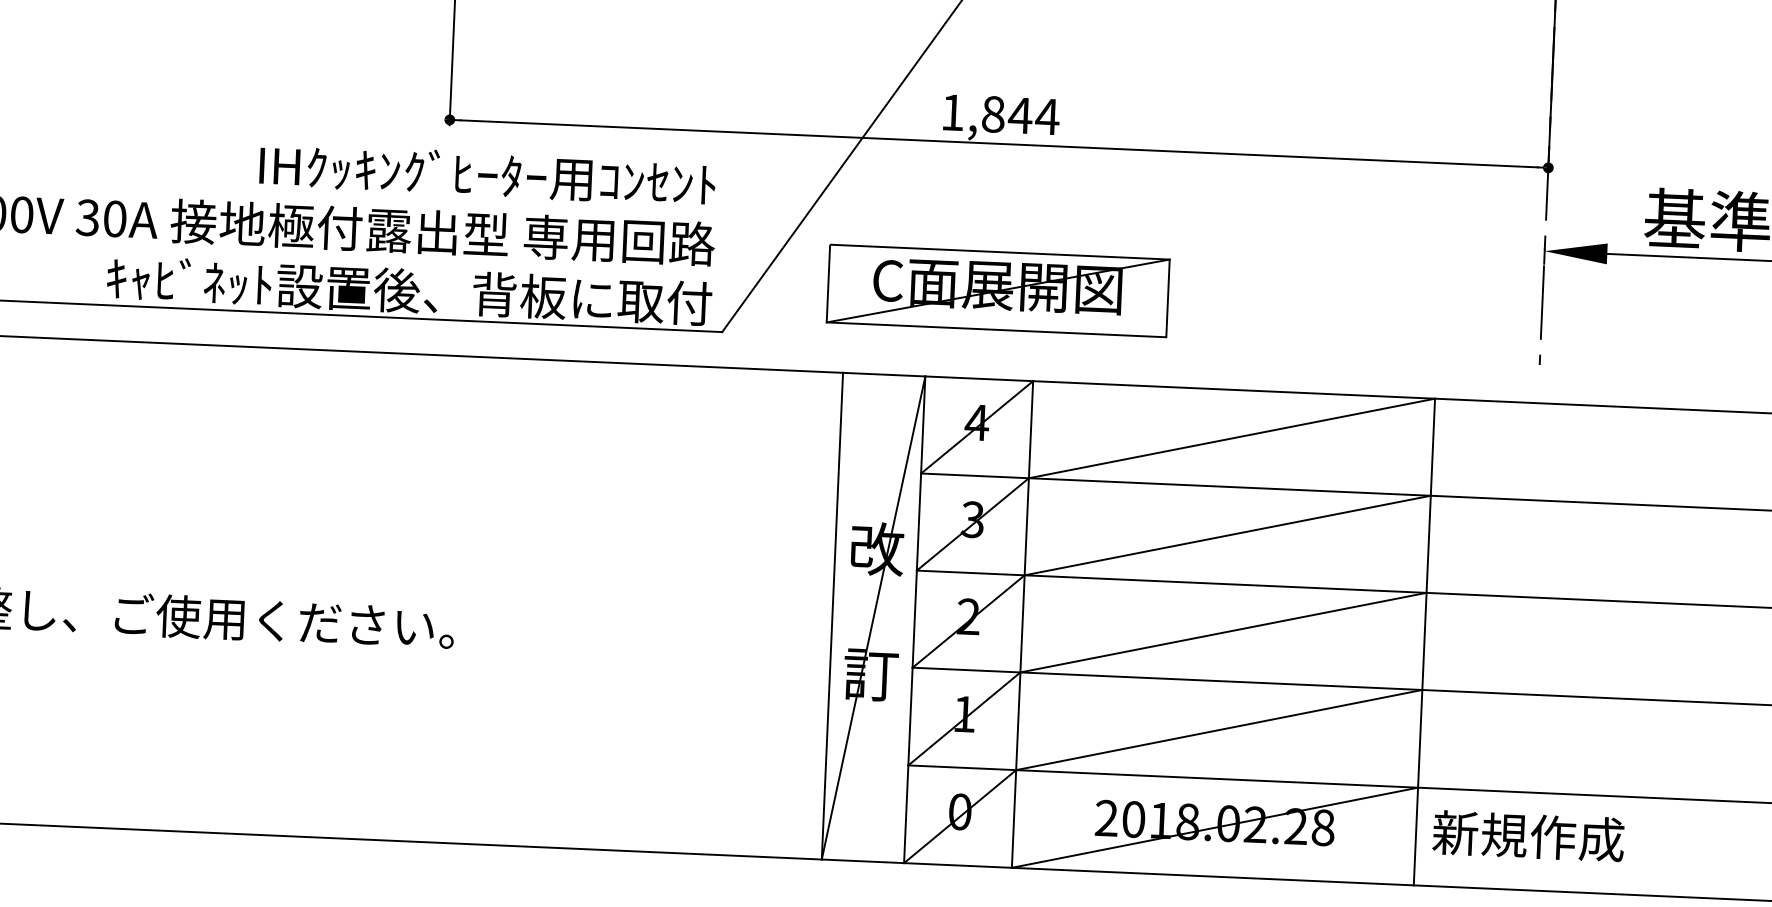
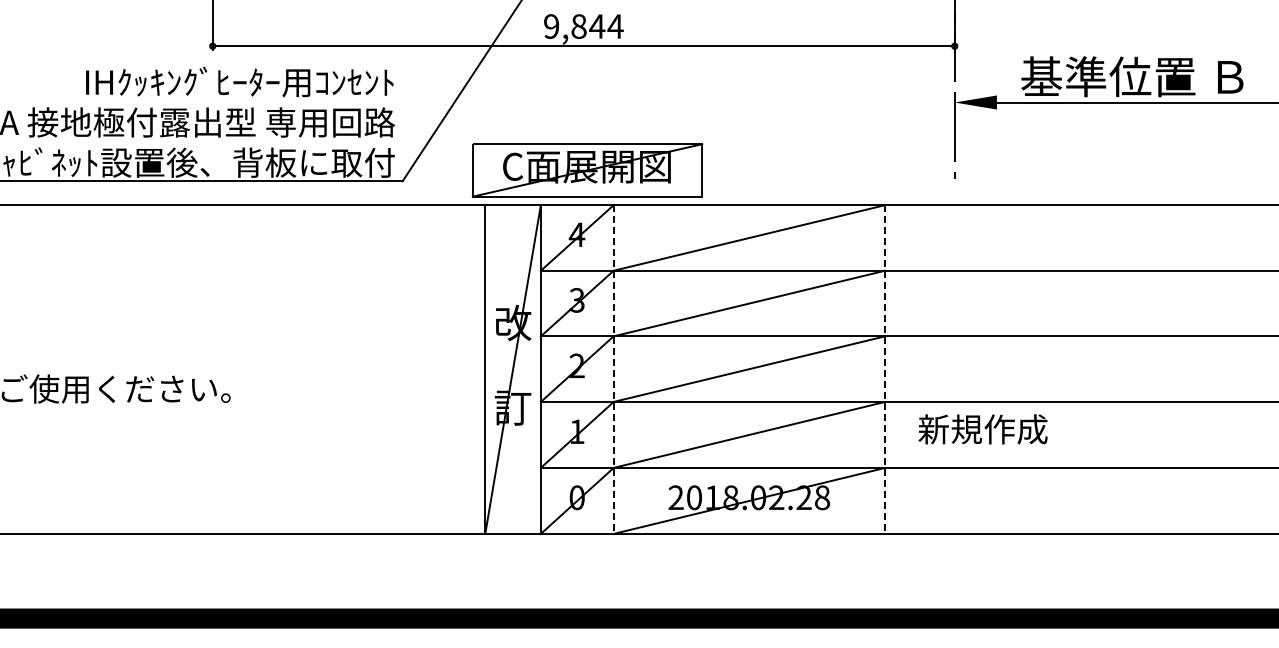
text: (952, 112) -> (551, 26), 1,844 -> 9,844
part: (998, 291) -> (587, 170), moved
line: (1022, 625) -> (613, 370), solid -> dashed
line: (1424, 643) -> (885, 370), solid -> dashed
text: (1527, 836) -> (982, 429), moved

